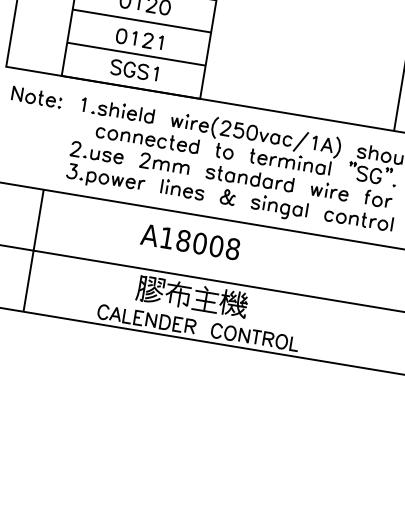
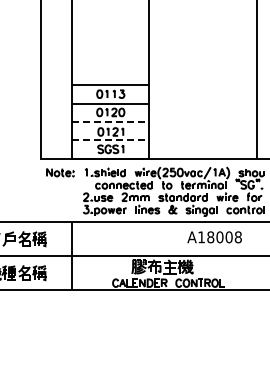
line: (142, 20) -> (110, 121), solid -> dashed
line: (136, 54) -> (110, 140), solid -> dashed
text: (190, 242) -> (214, 237), moved

